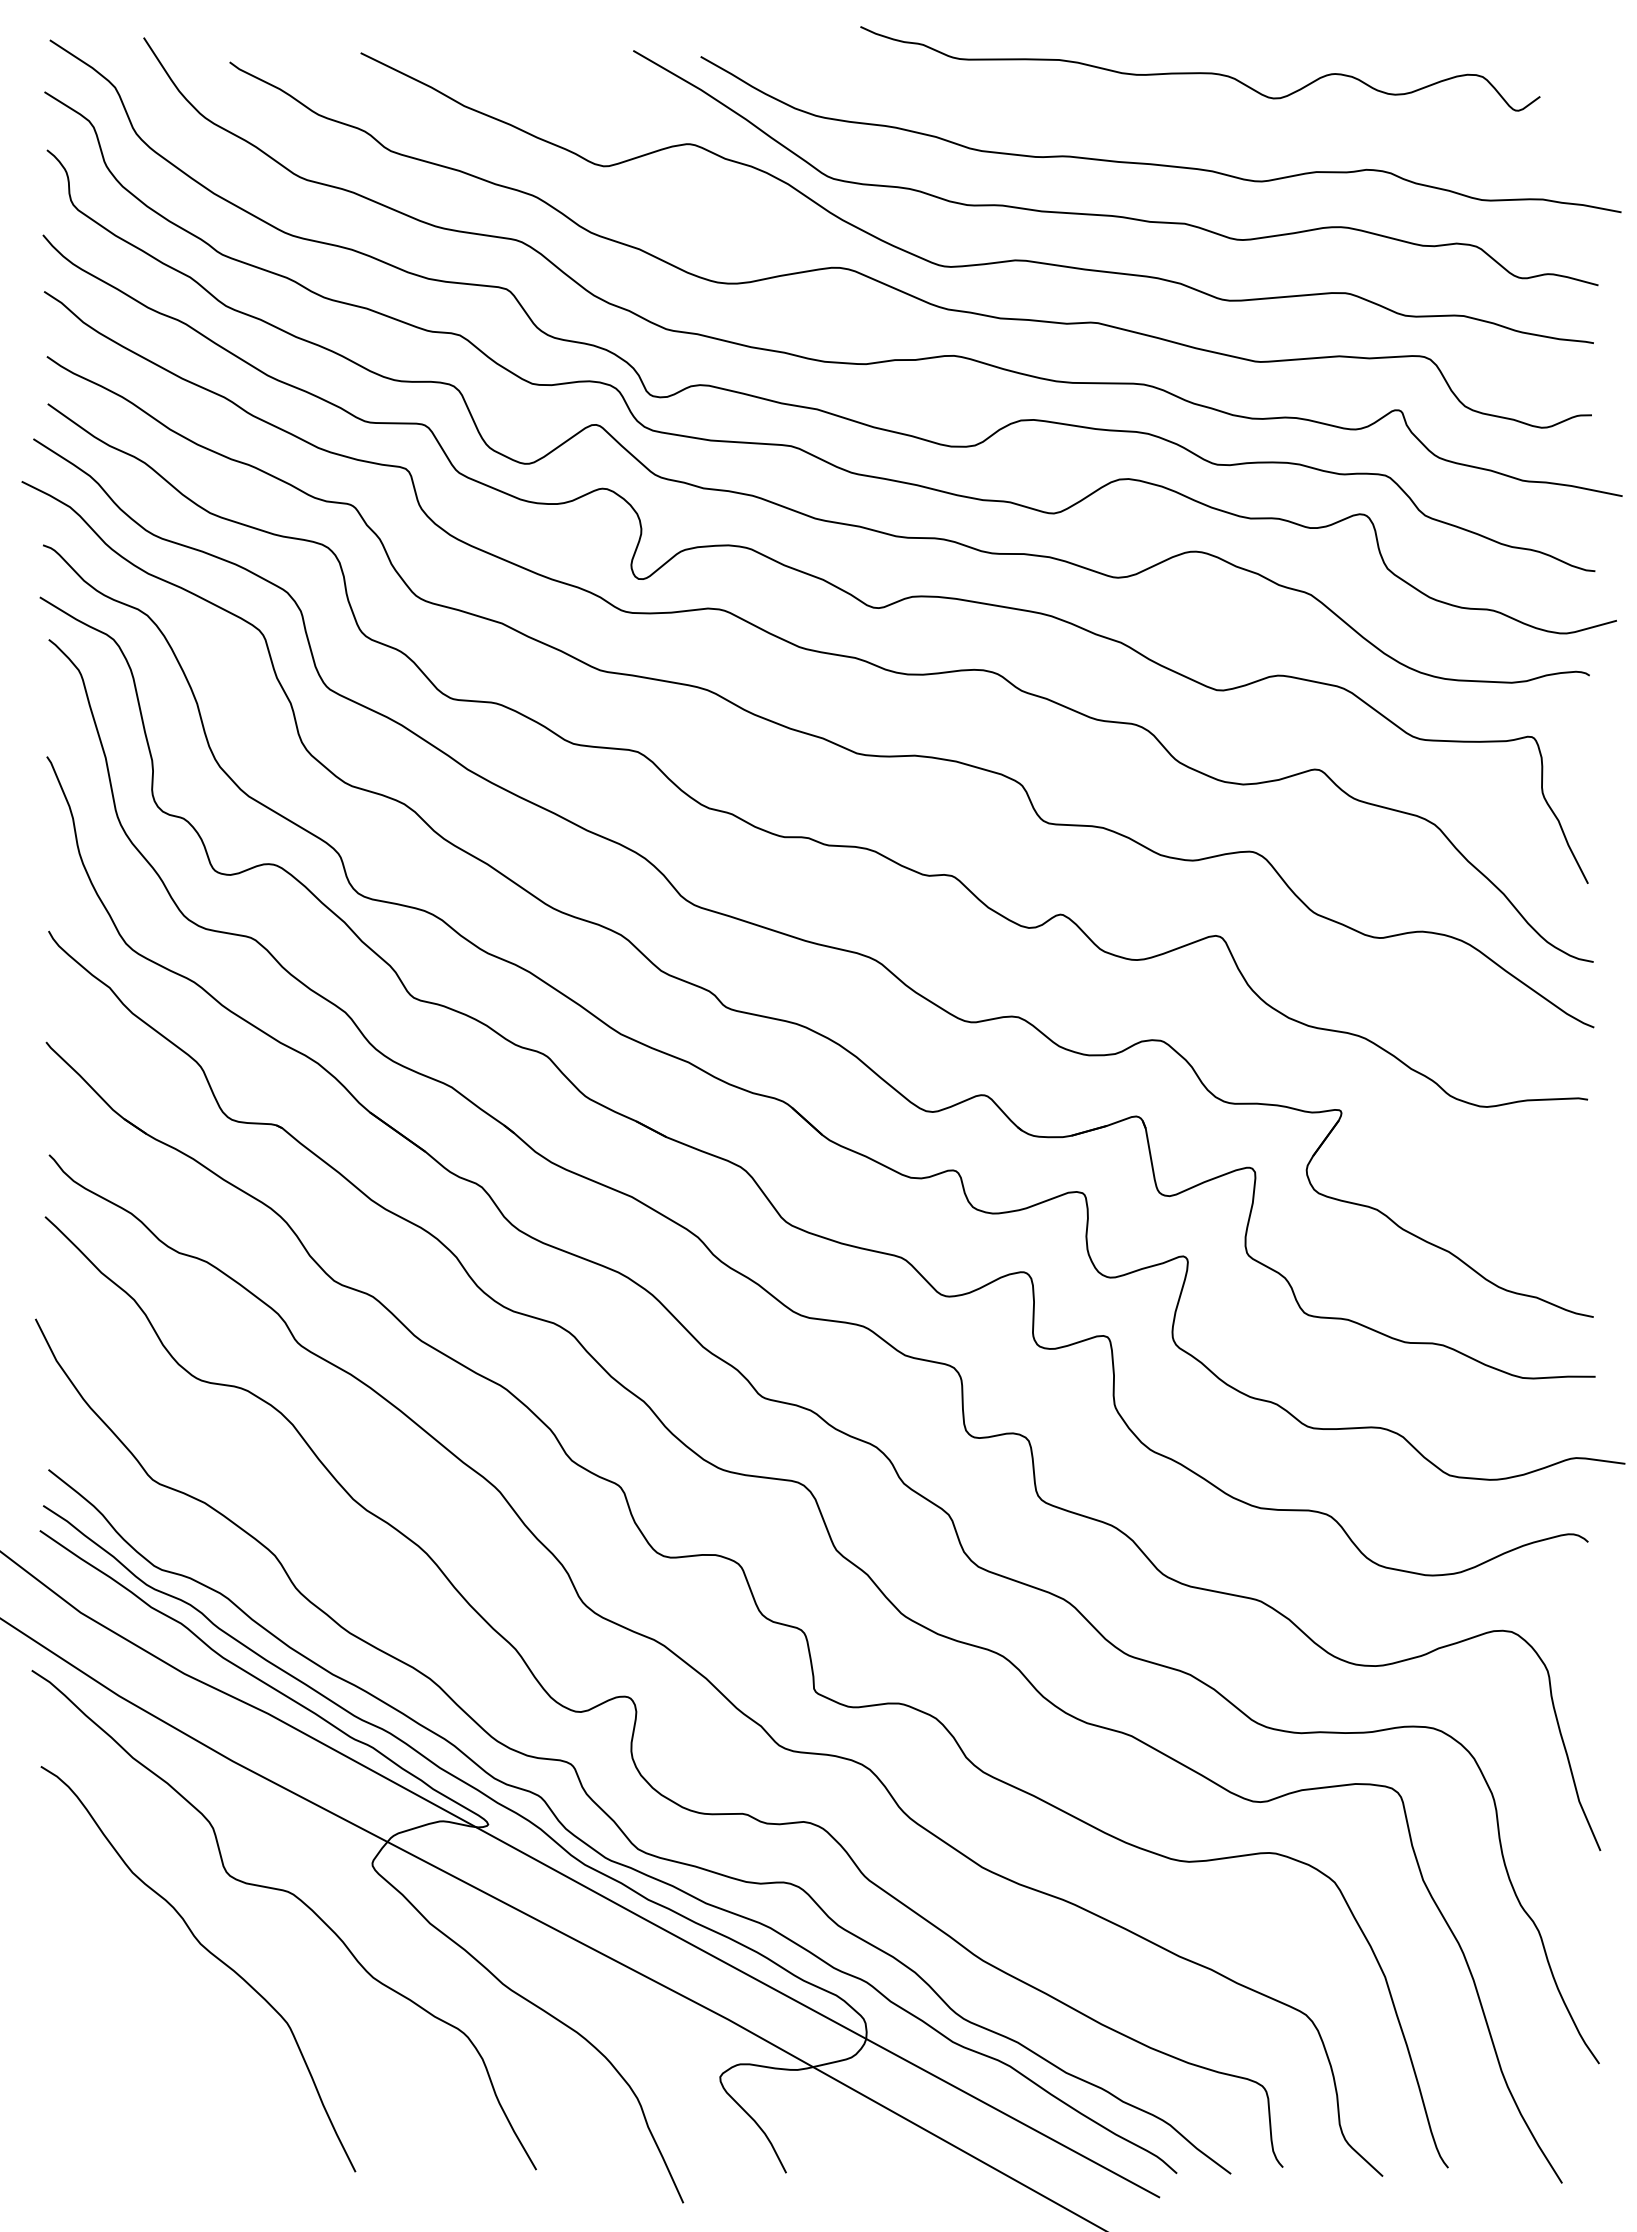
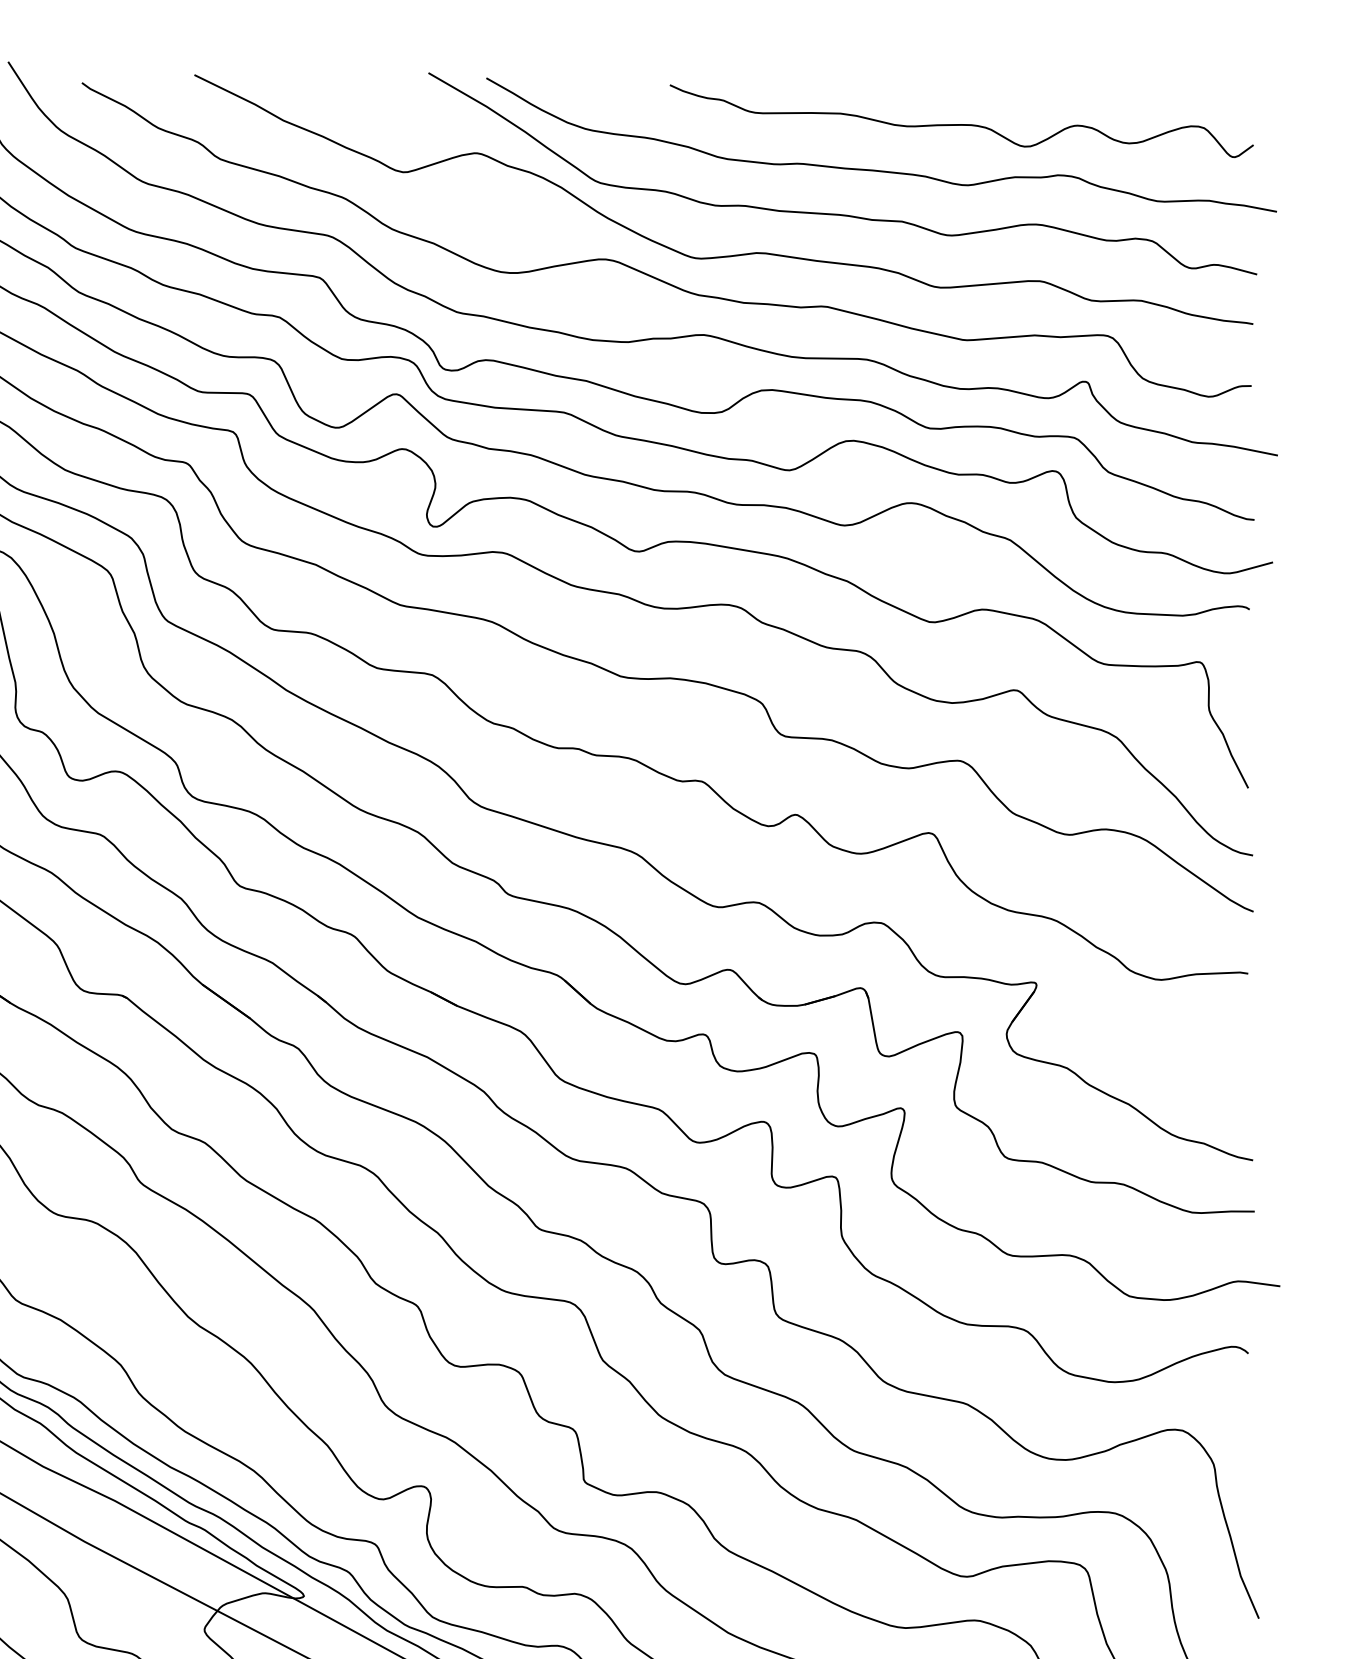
curve: (1200, 72) -> (961, 124), moved

